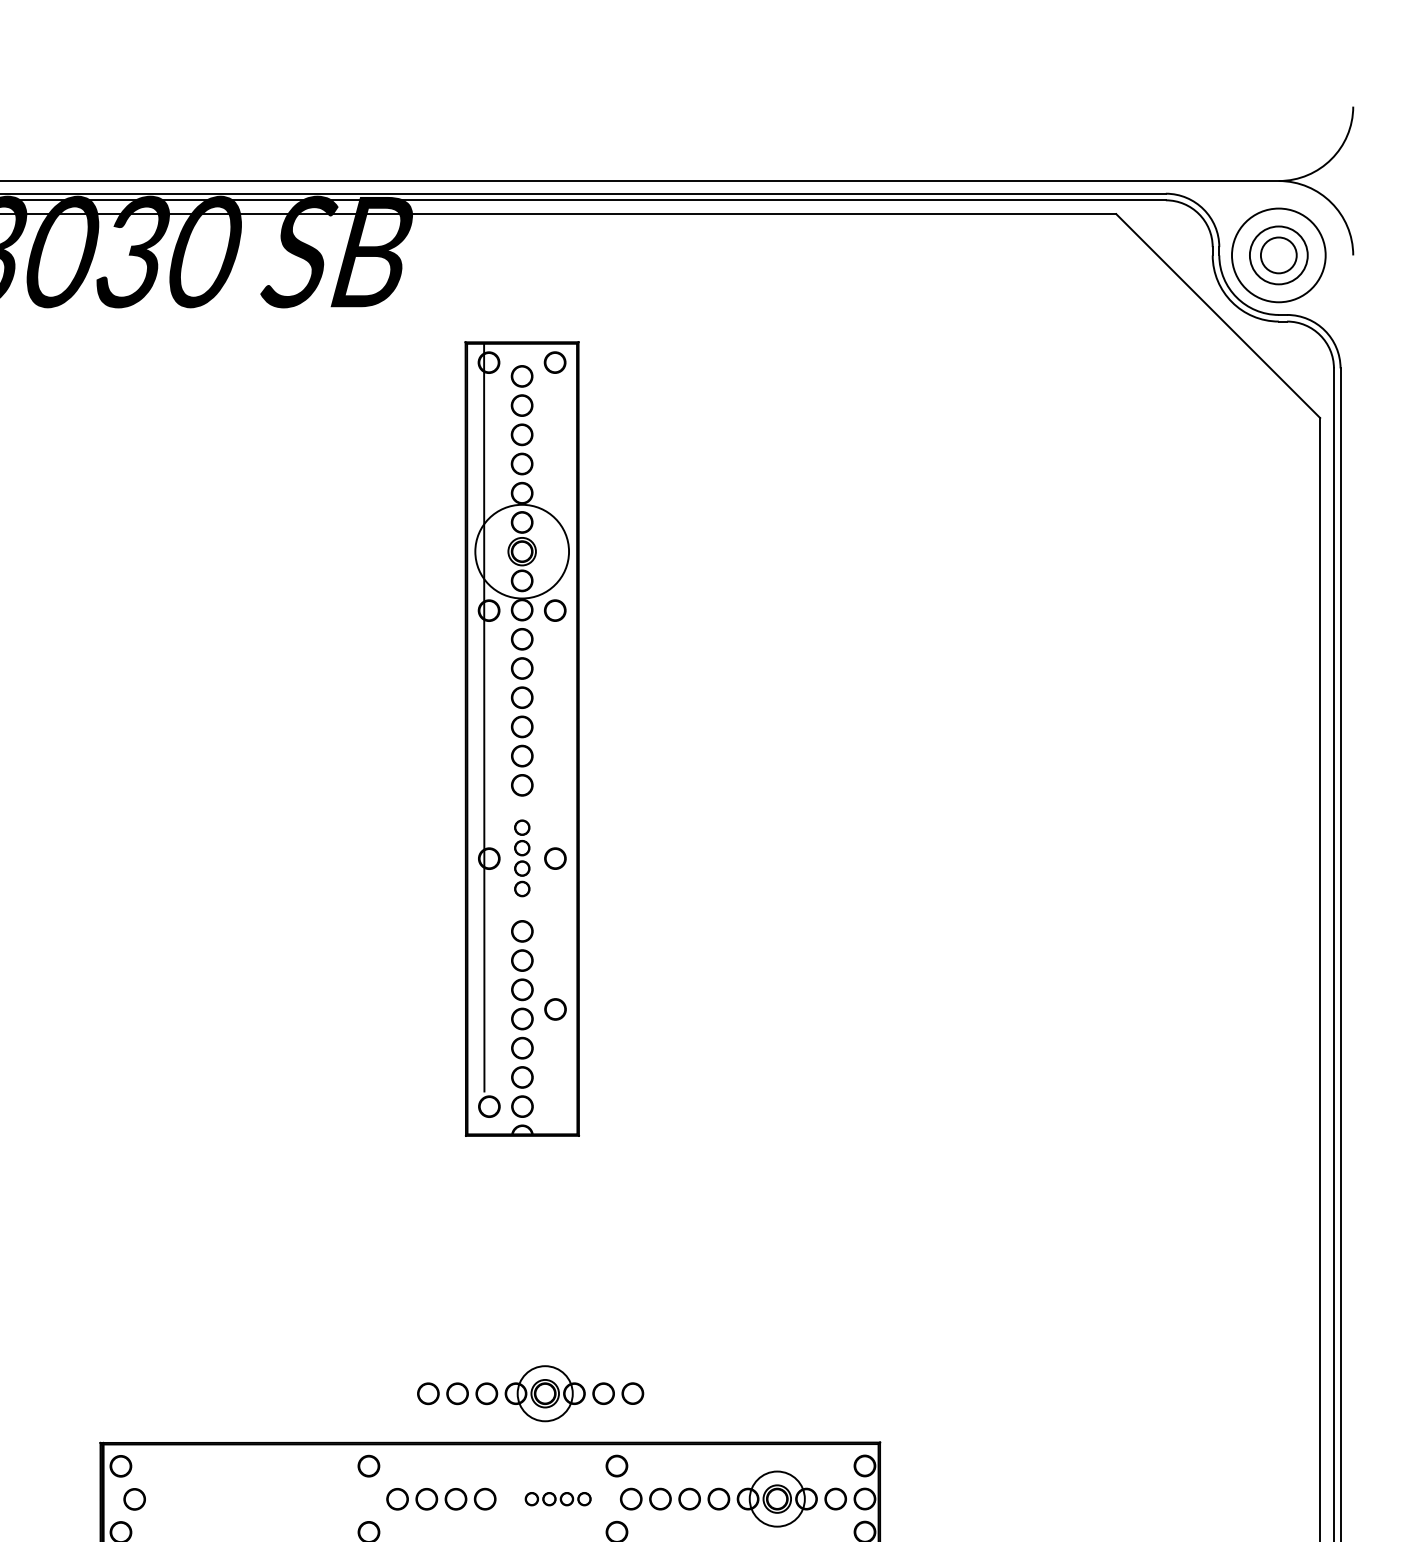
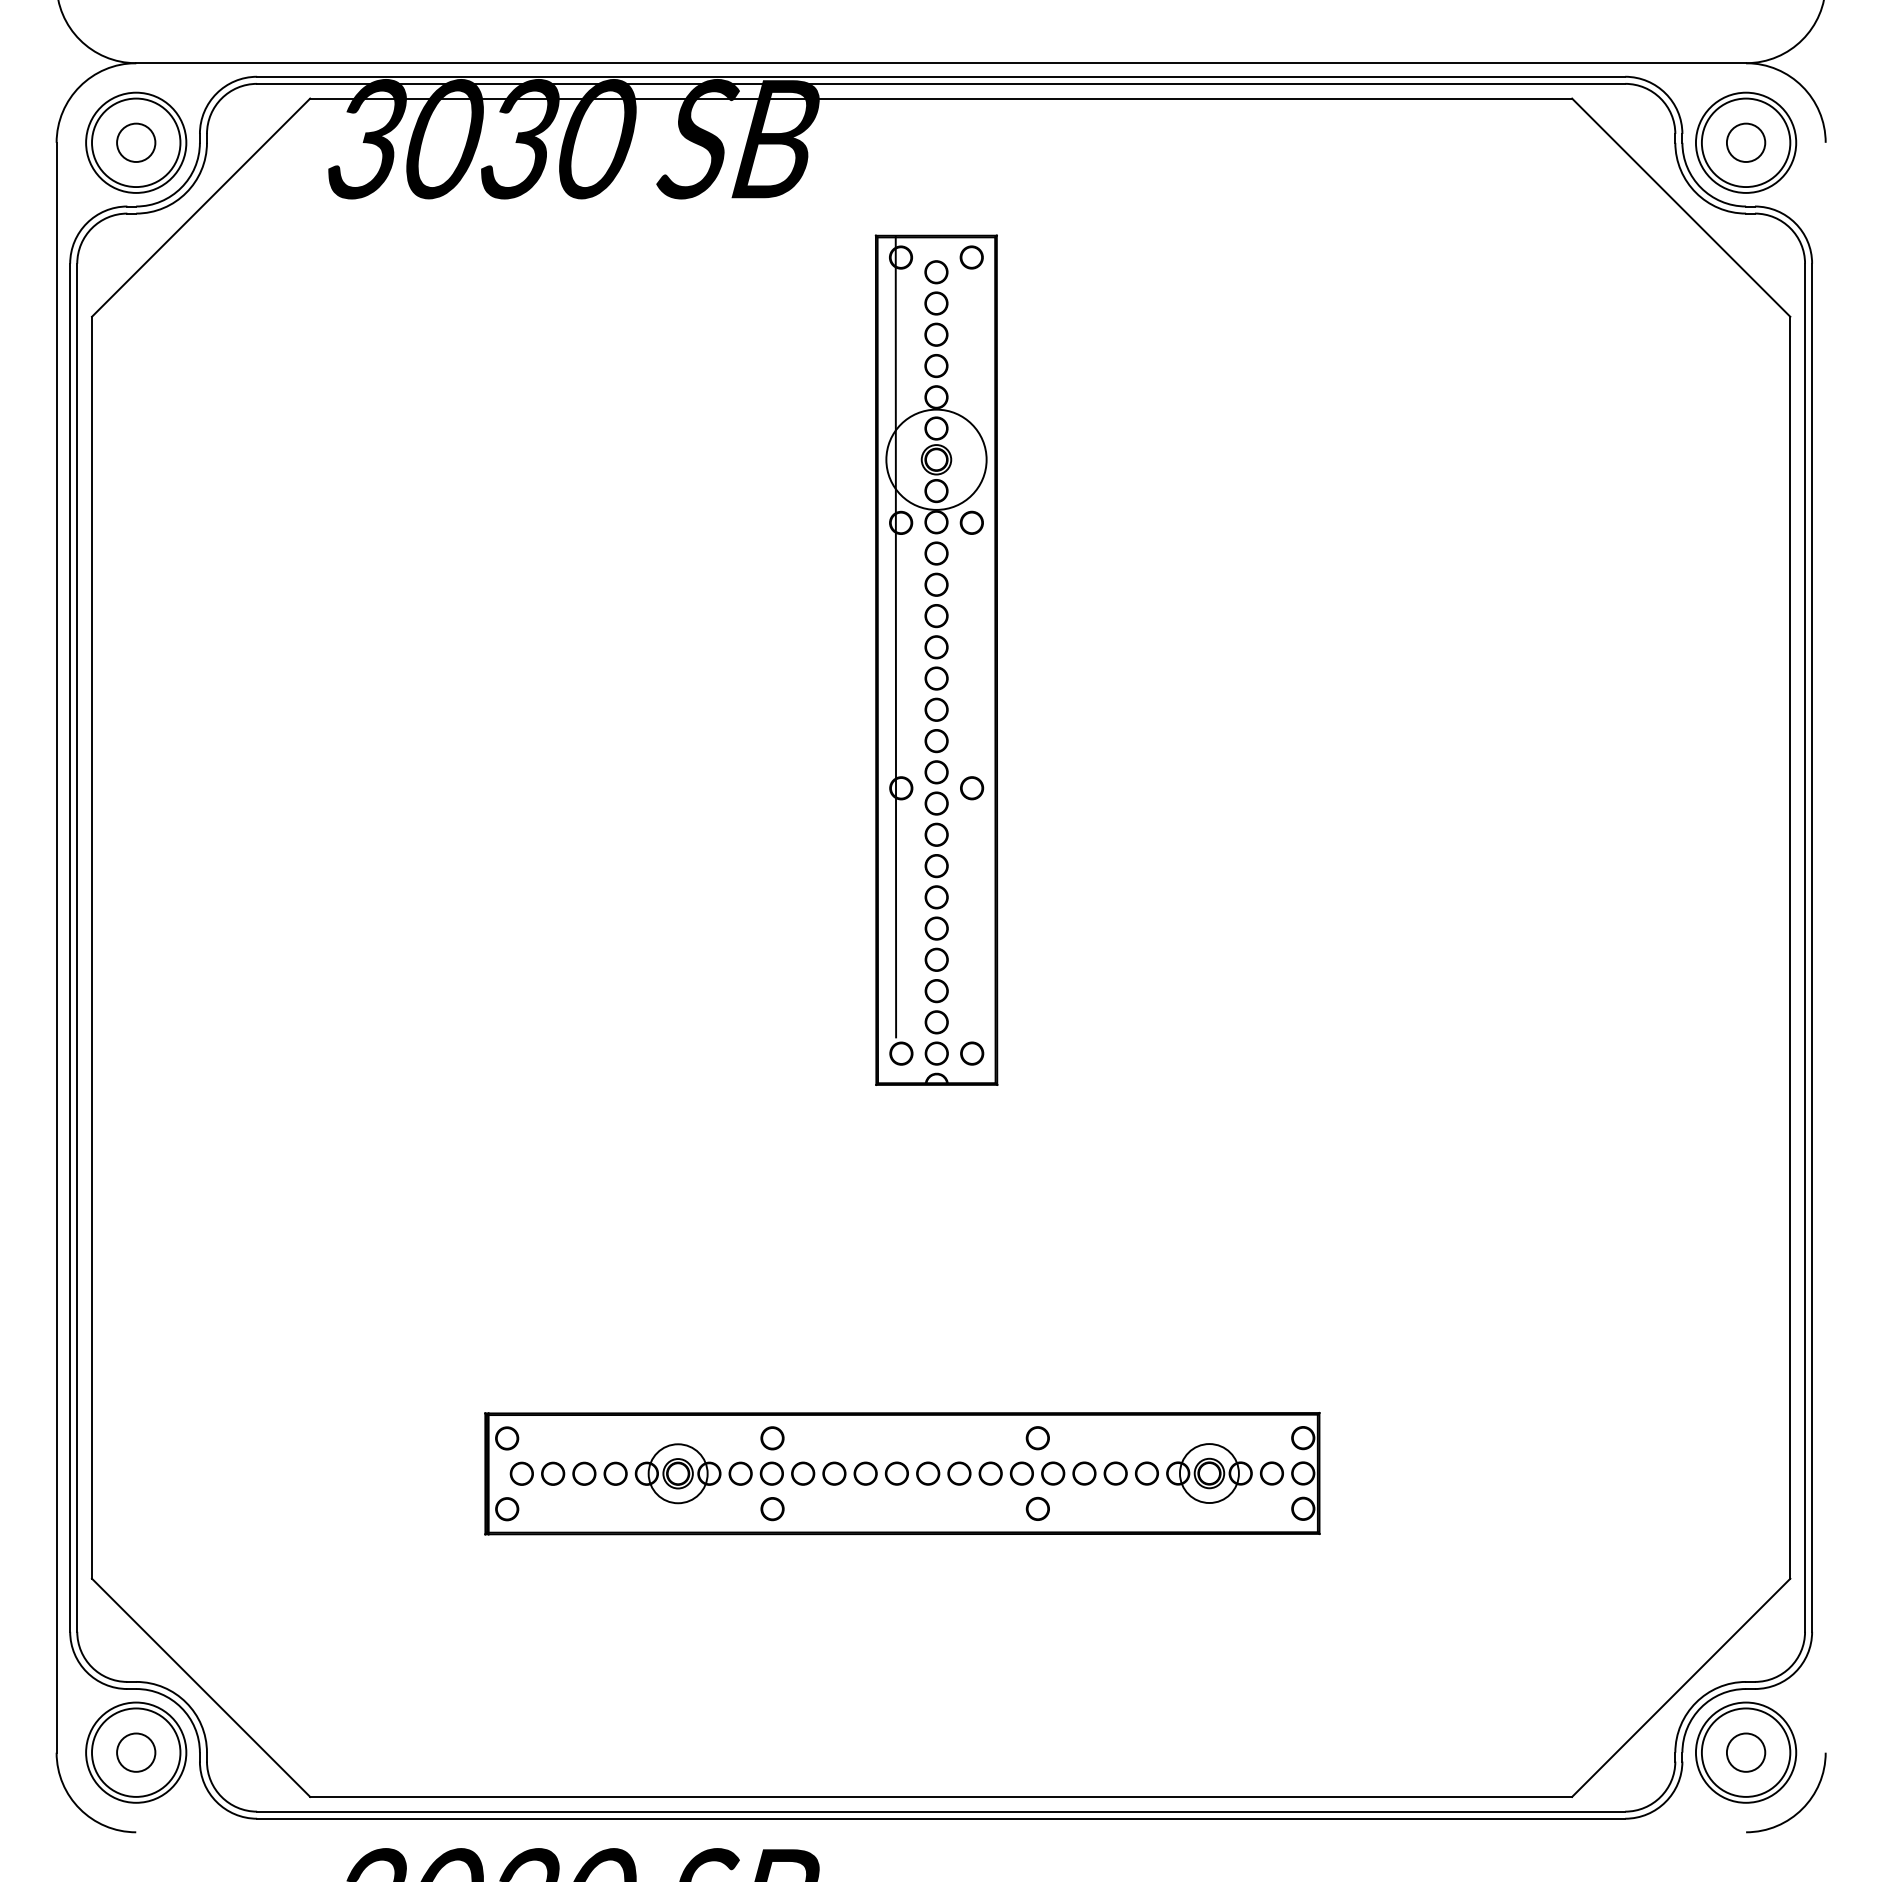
circle: (1278, 255) -> (1745, 142), size x1.43
part: (522, 857) -> (936, 787), size x1.43
circle: (555, 1009) -> (972, 1053), moved
part: (530, 1393) -> (662, 1473), moved
part: (557, 1499) -> (974, 1473), size x1.67

